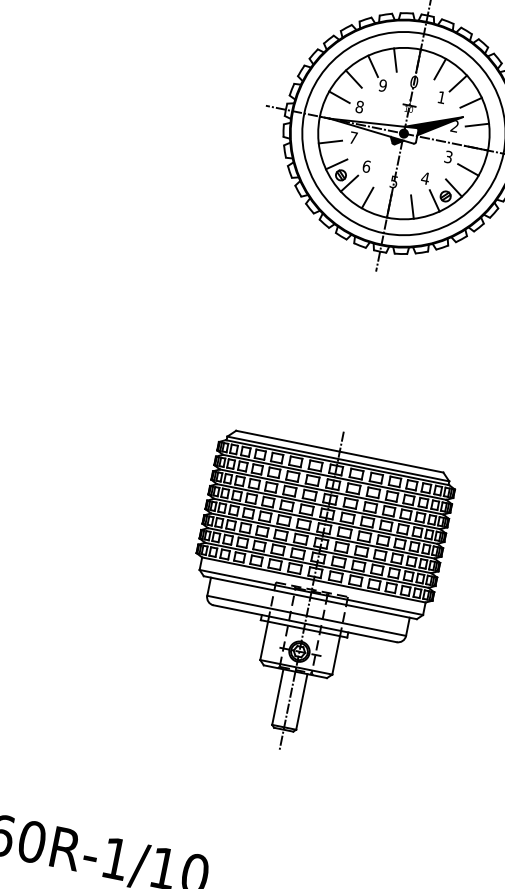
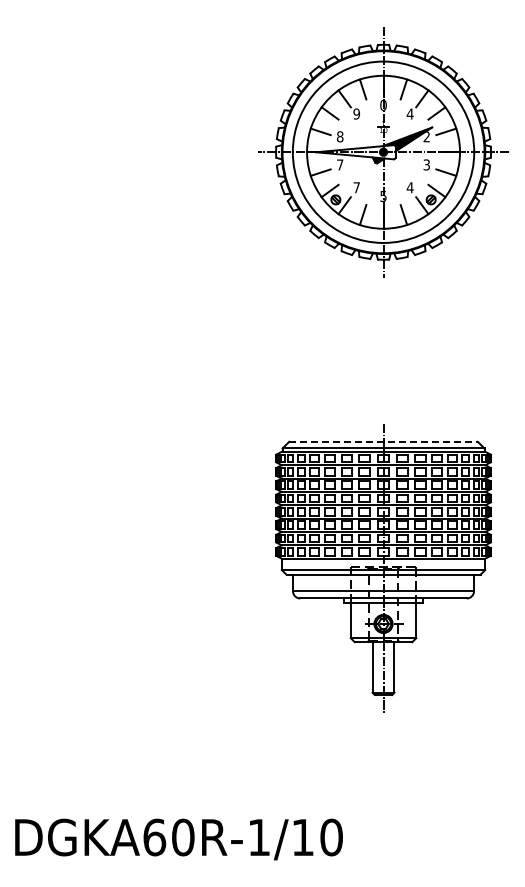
text: (441, 96) -> (409, 113), 1 -> 4
text: (366, 166) -> (356, 187), 6 -> 7
line: (340, 451) -> (384, 441), solid -> dashed

